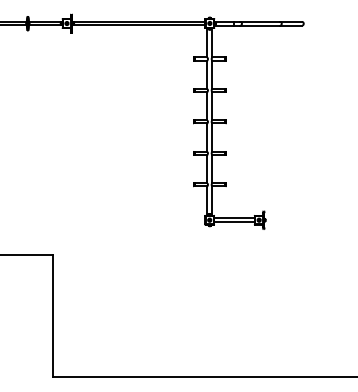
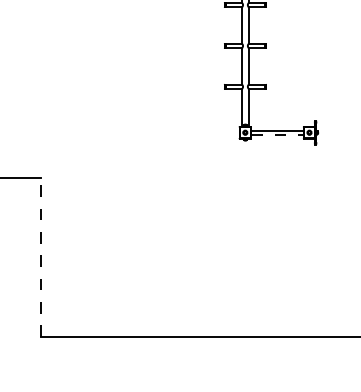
line: (234, 222) -> (277, 135), solid -> dashed
line: (52, 315) -> (41, 256), solid -> dashed

